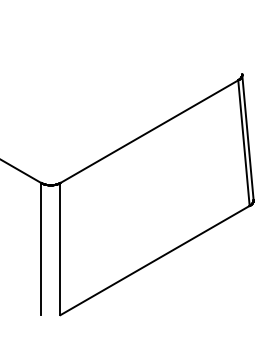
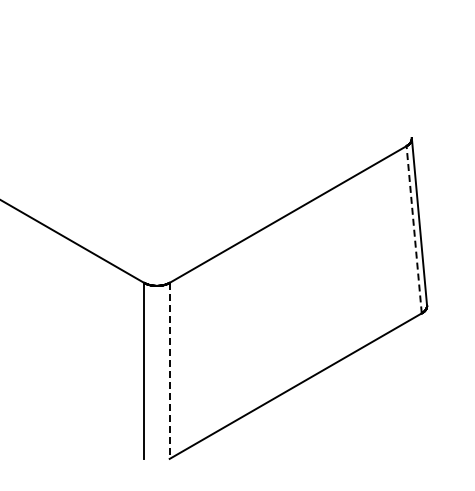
line: (244, 142) -> (414, 229), solid -> dashed
line: (60, 249) -> (169, 371), solid -> dashed

